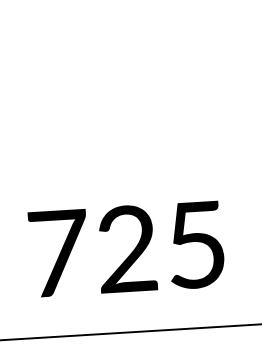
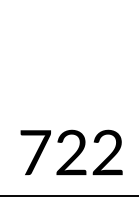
text: (195, 244) -> (107, 152), 725 -> 722

